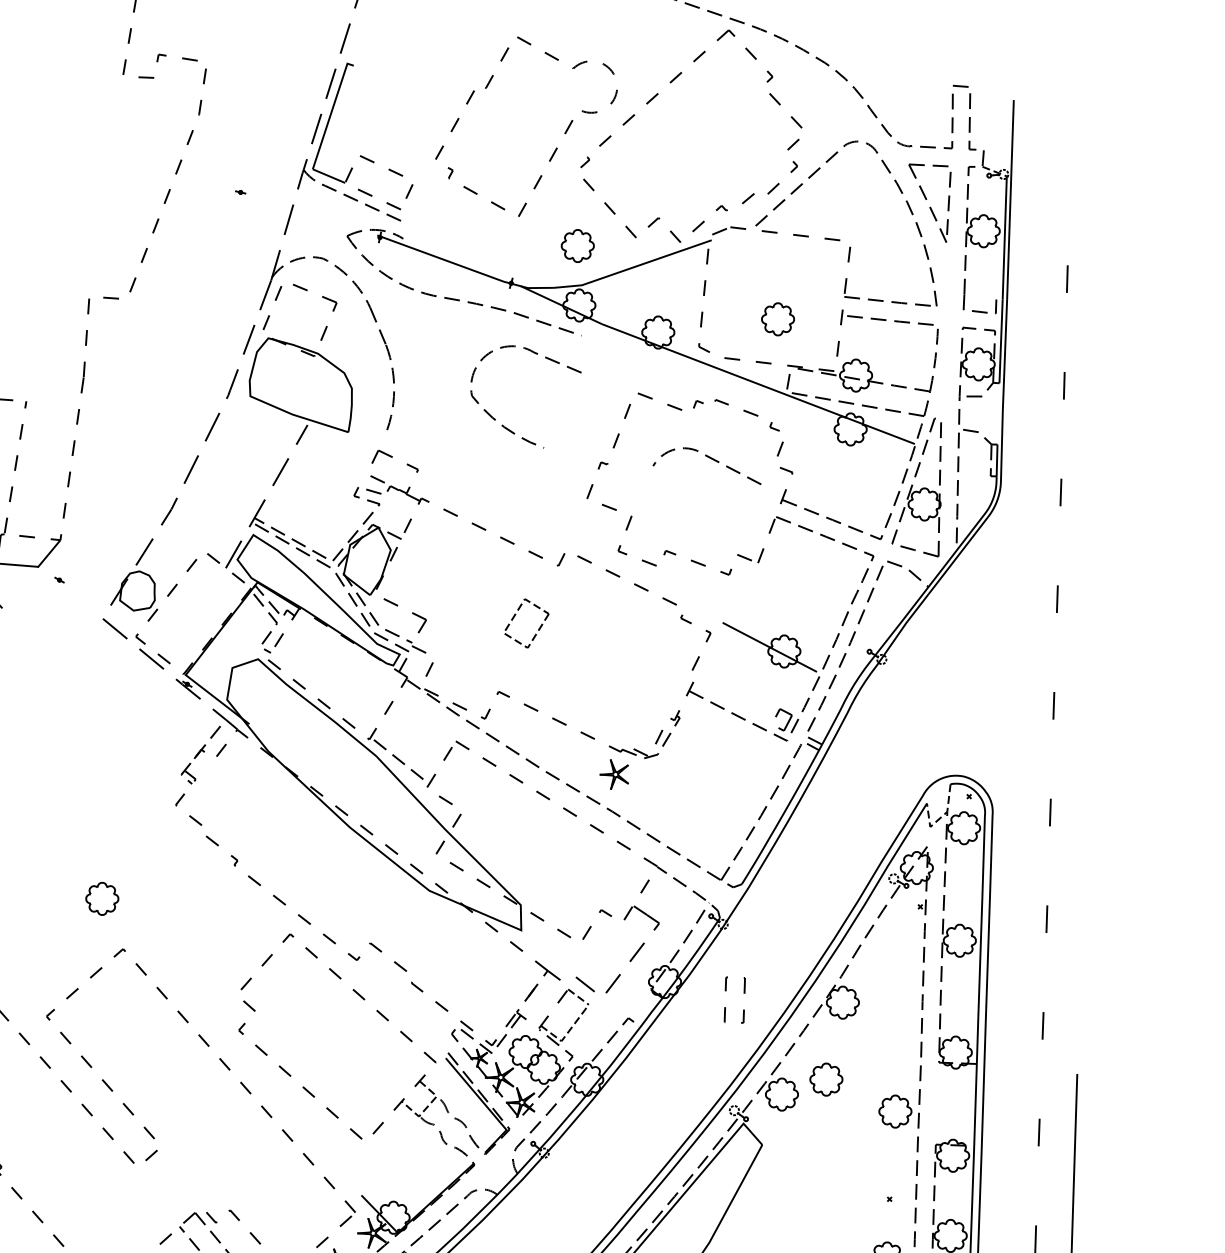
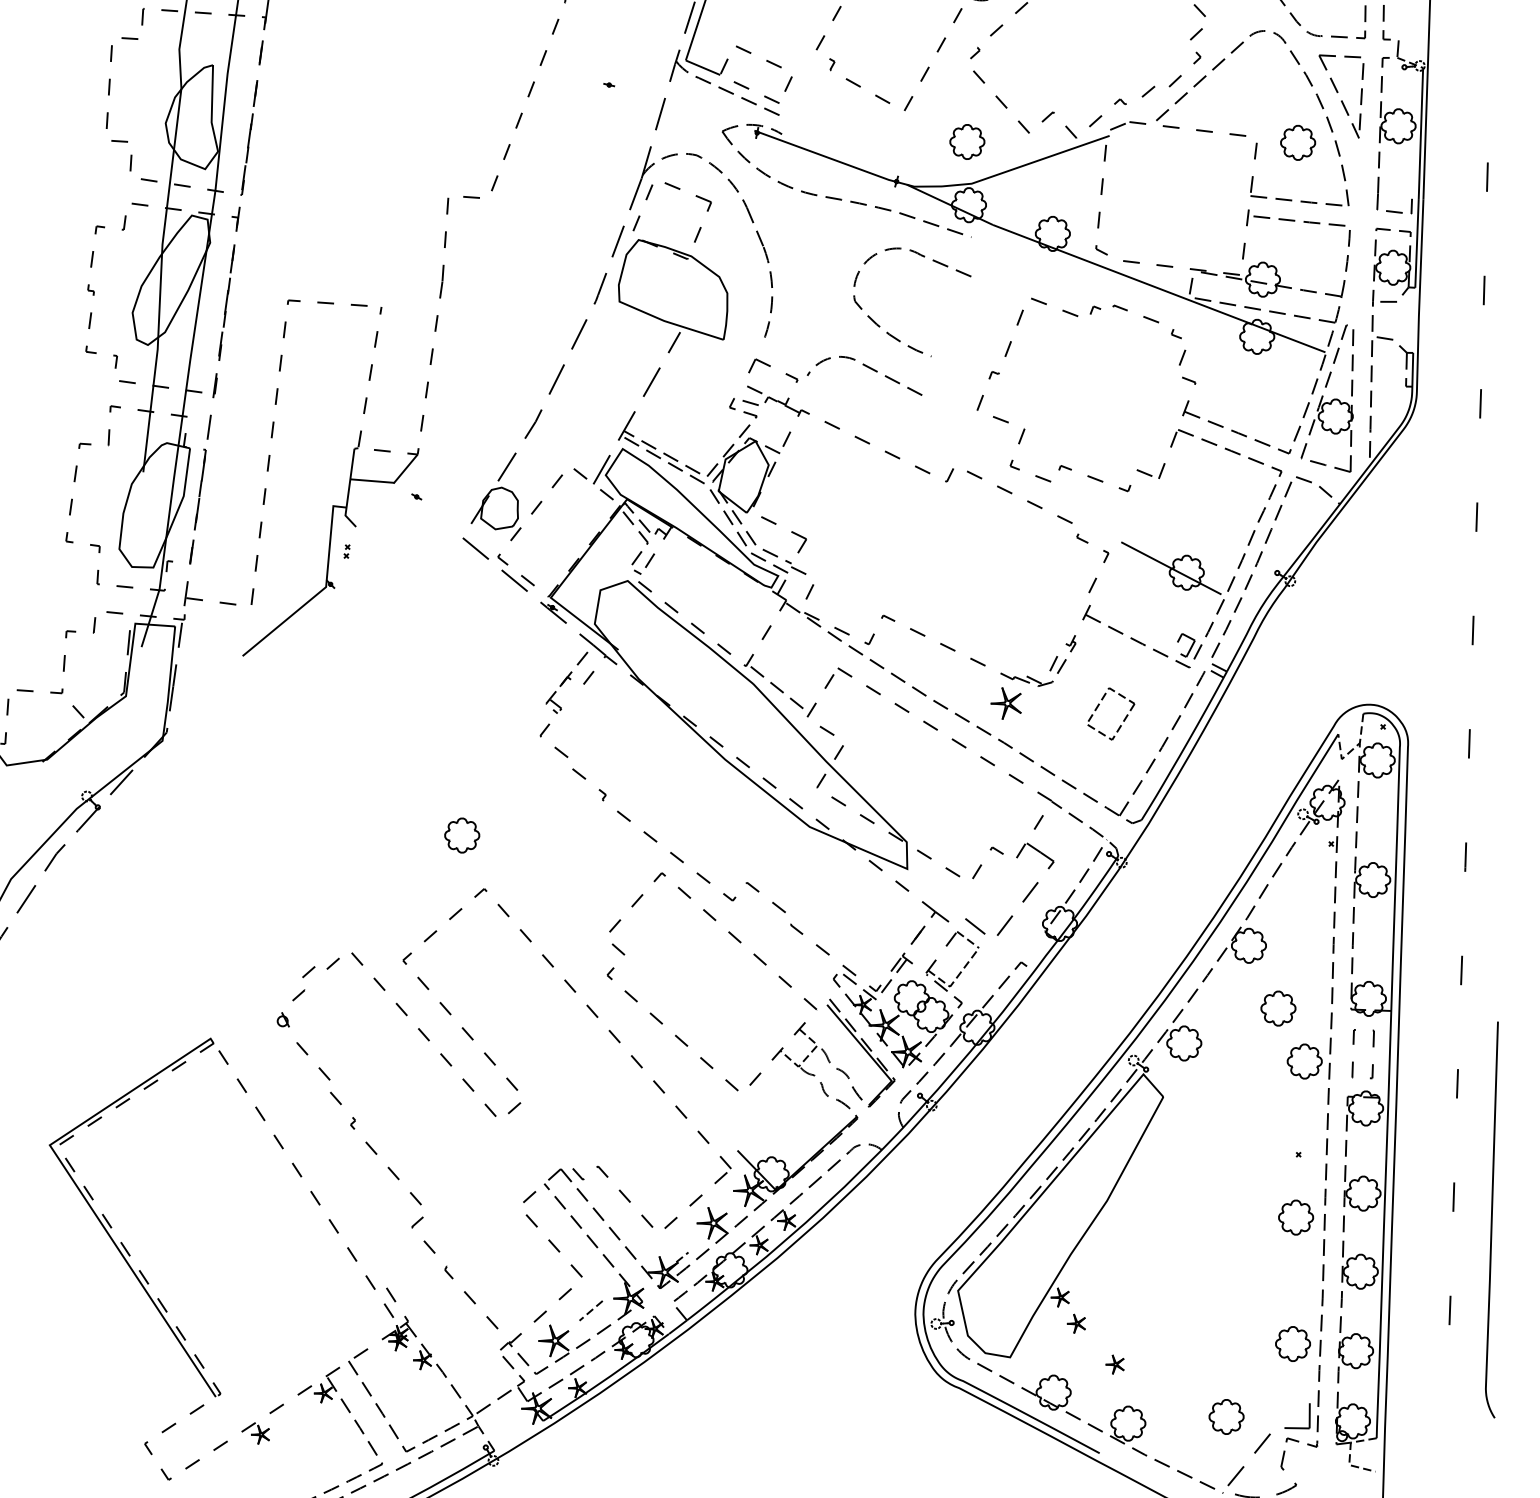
part: (778, 318) -> (1298, 142), moved
curve: (710, 459) -> (868, 368), moved
part: (538, 628) -> (1123, 719), moved
part: (725, 1007) -> (1353, 1061), moved
part: (826, 1079) -> (1278, 1008), moved

